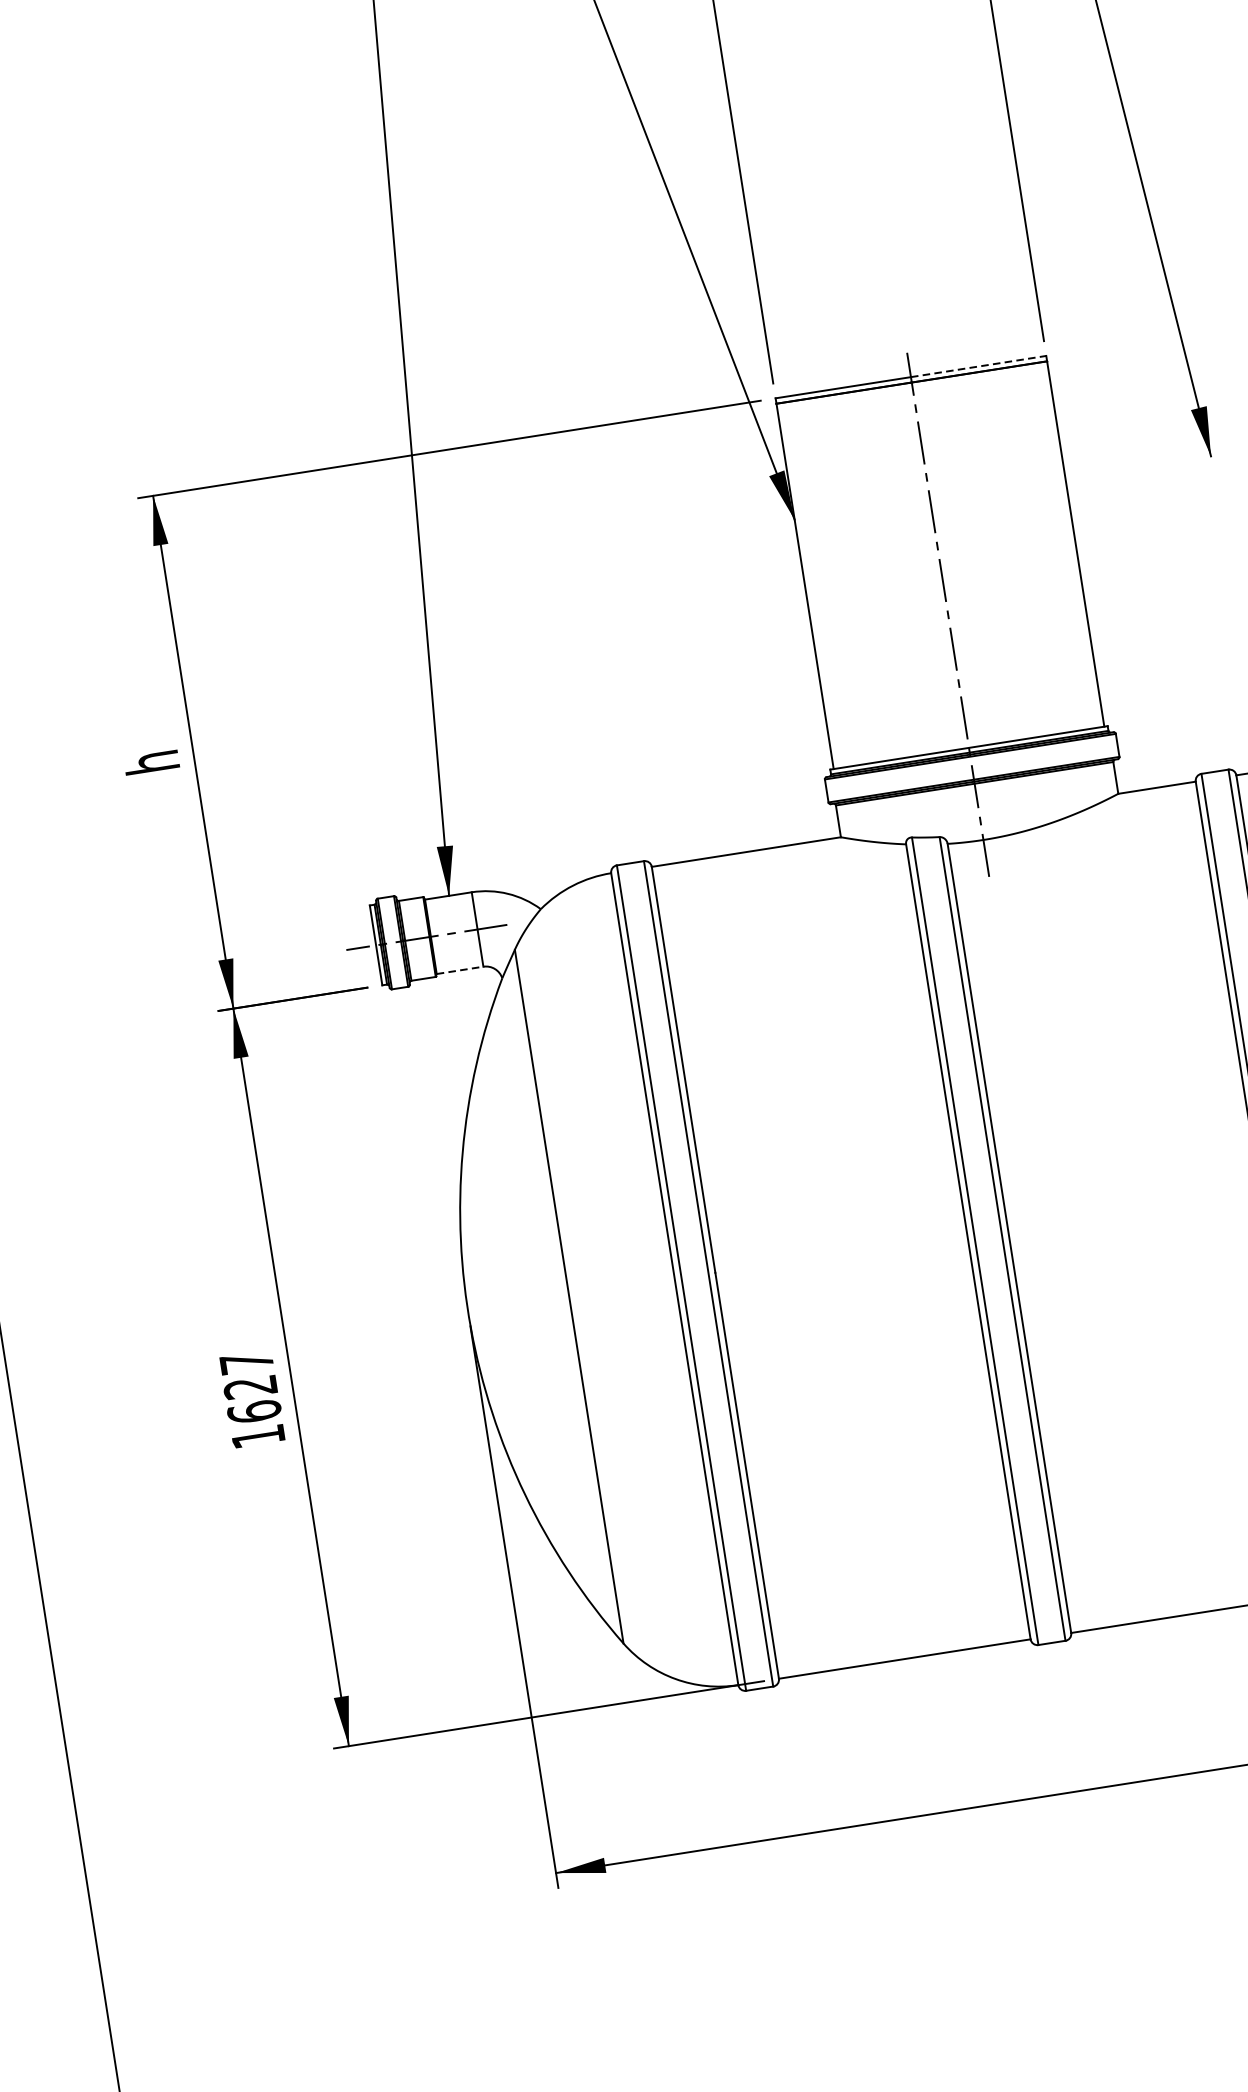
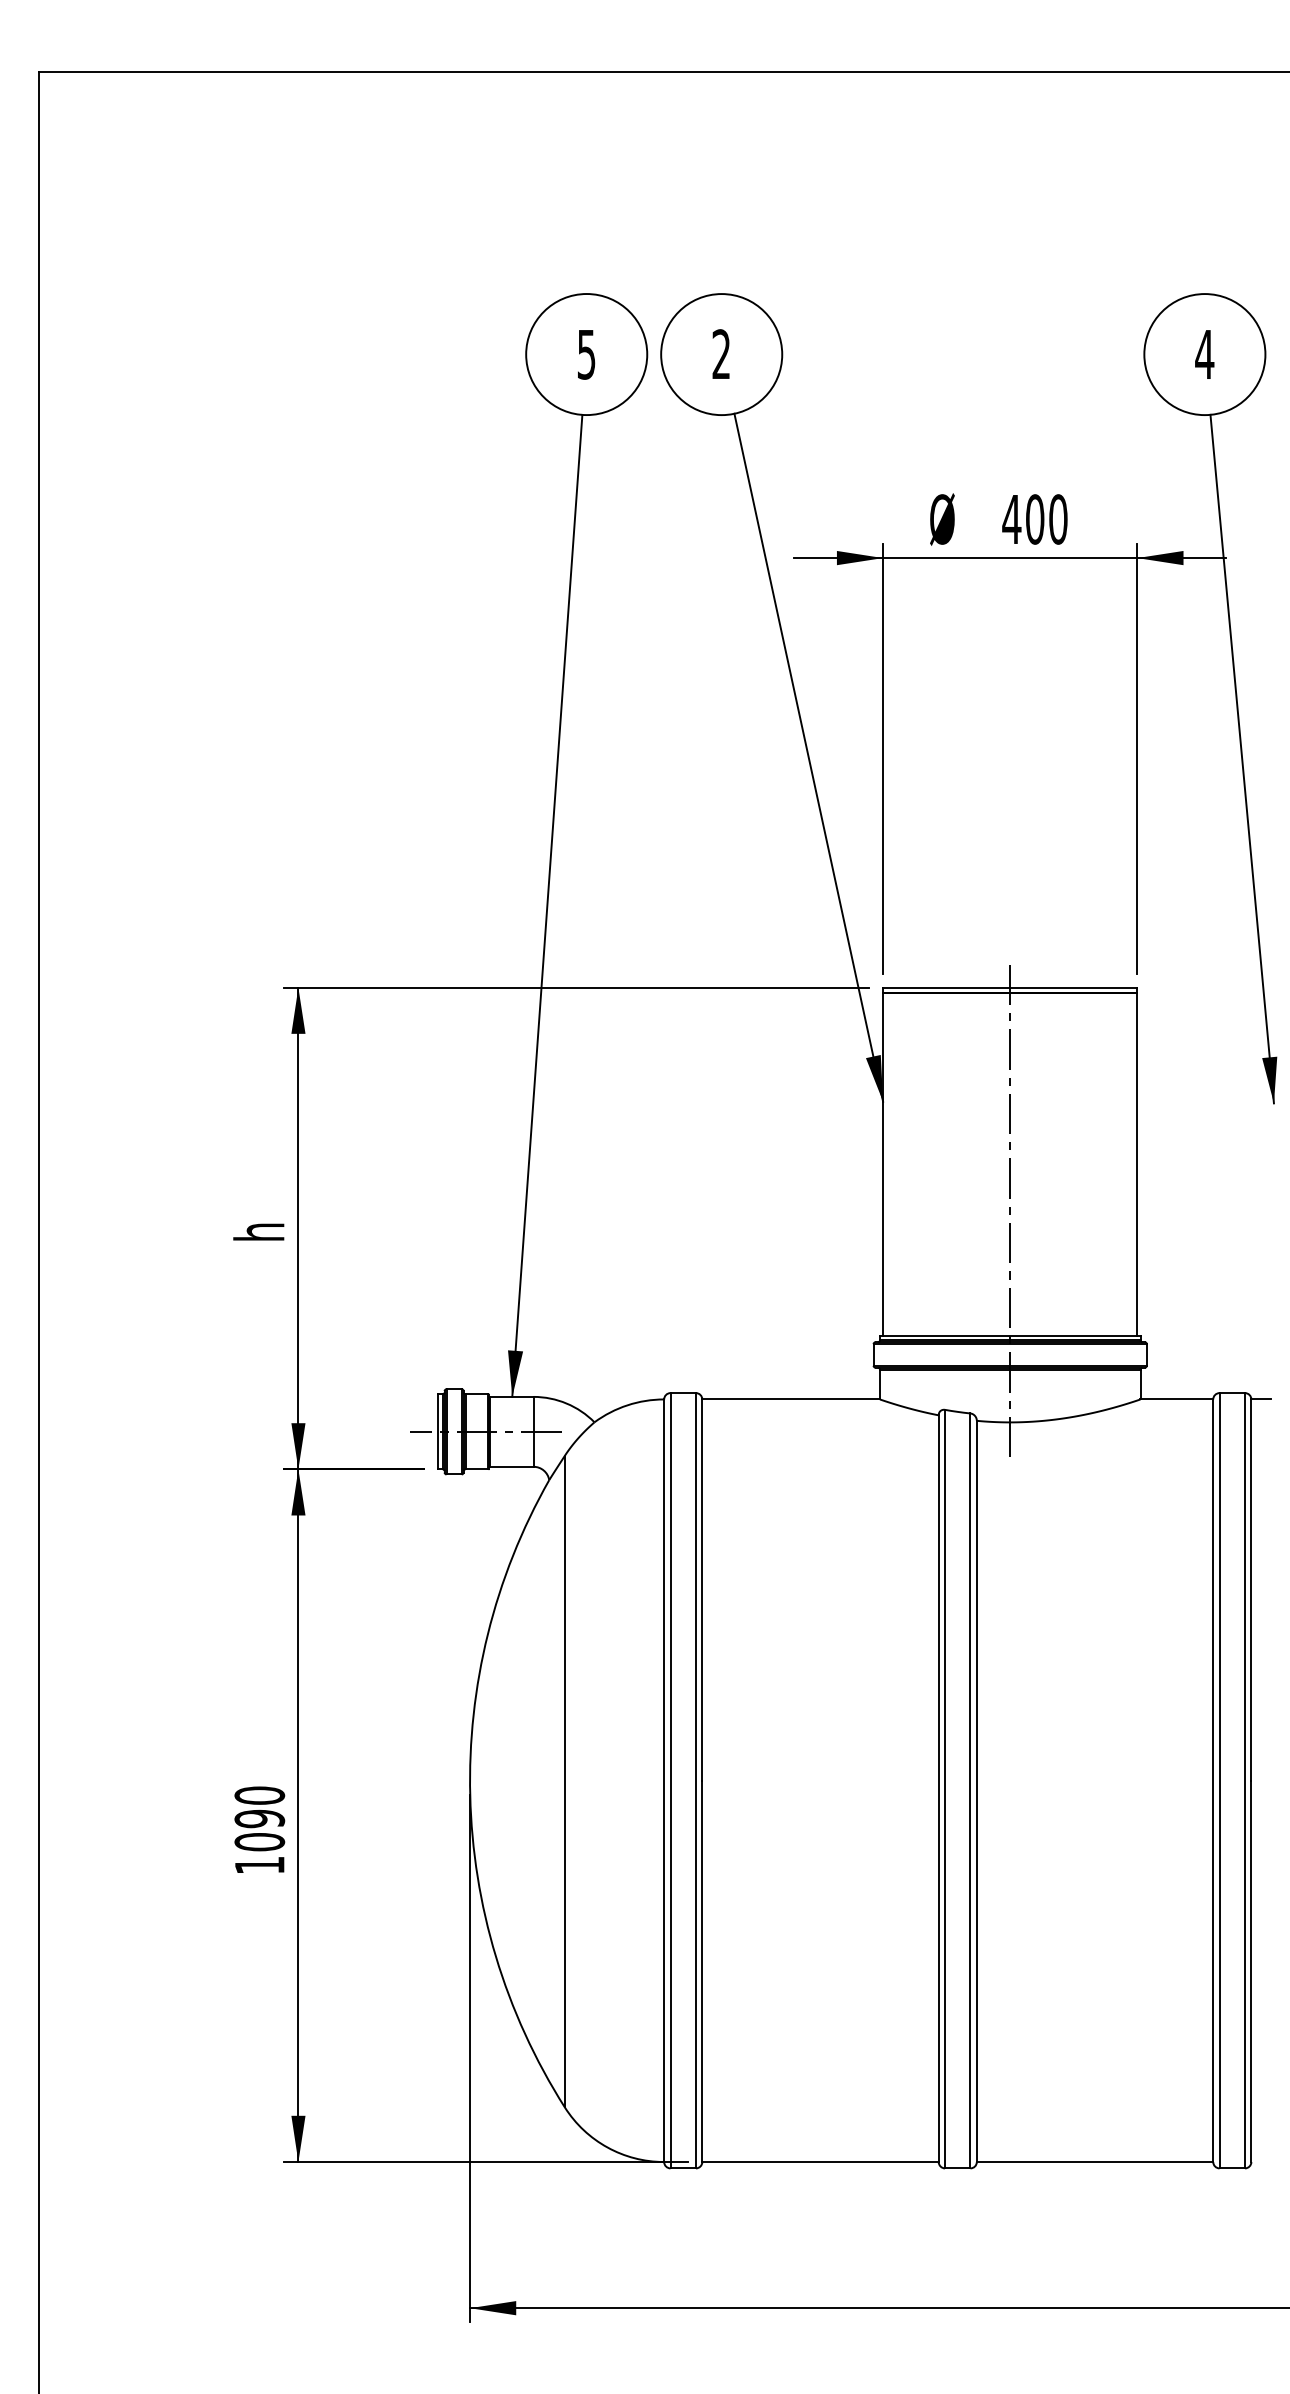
line: (978, 366) -> (1073, 987), dashed -> solid
line: (459, 970) -> (511, 1466), dashed -> solid
text: (250, 1386) -> (259, 1818), 1627 -> 1090

